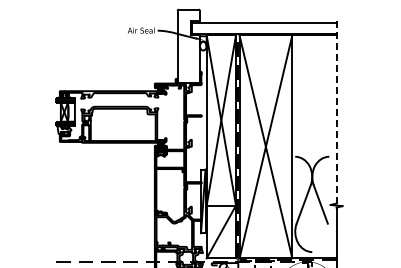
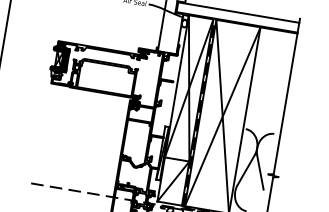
line: (336, 110) -> (286, 96), dashed -> solid
hatch: (70, 111) -> (64, 59), added

